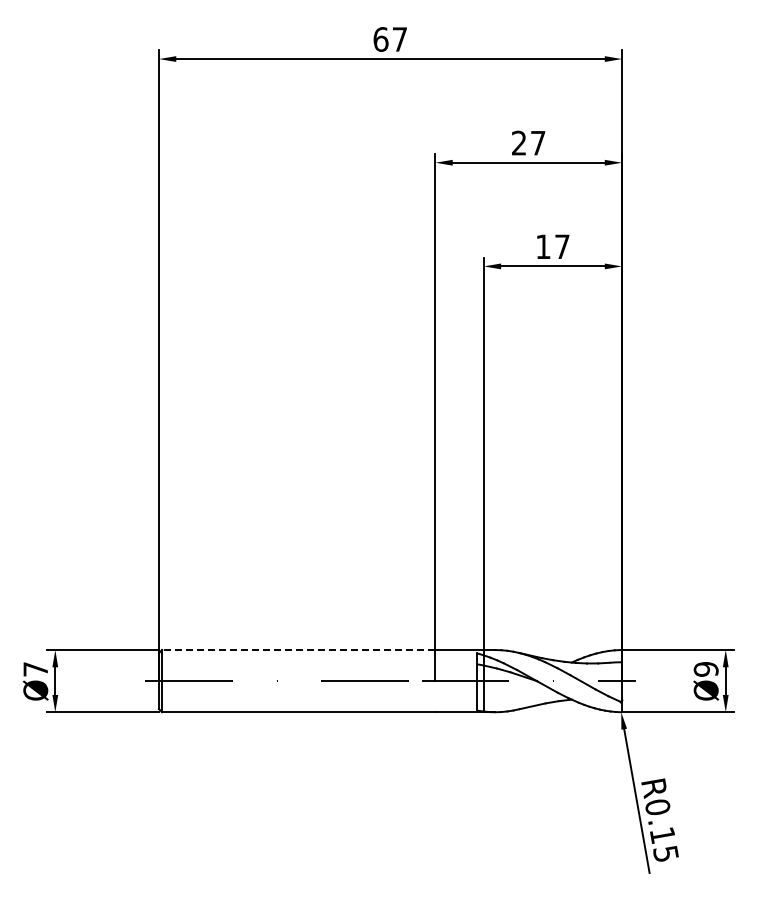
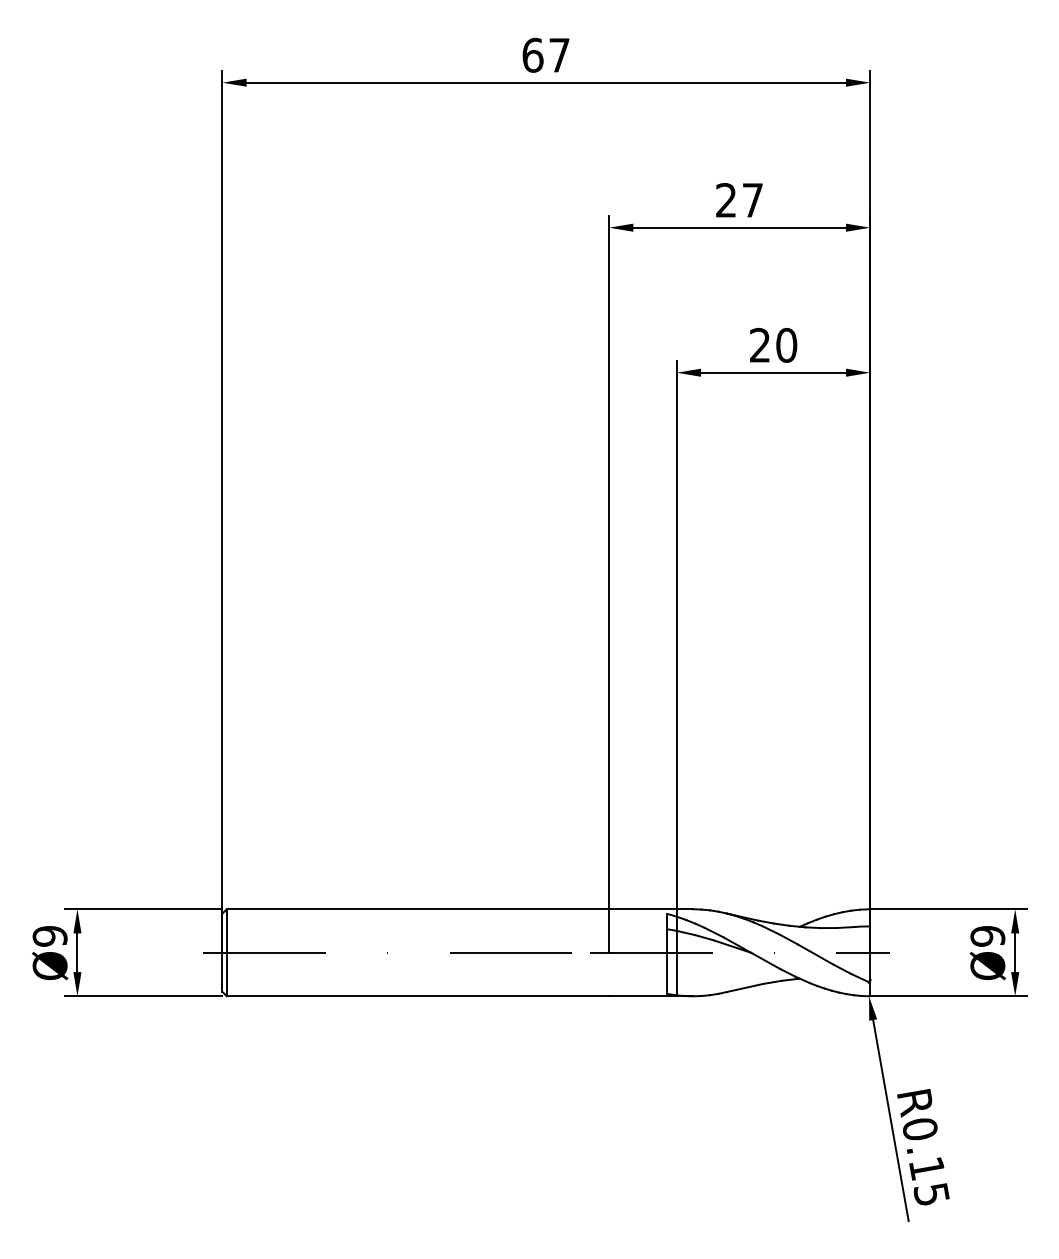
text: (552, 246) -> (772, 344), 17 -> 20
line: (298, 650) -> (417, 909), dashed -> solid
text: (35, 669) -> (49, 936), Ø7 -> Ø9

